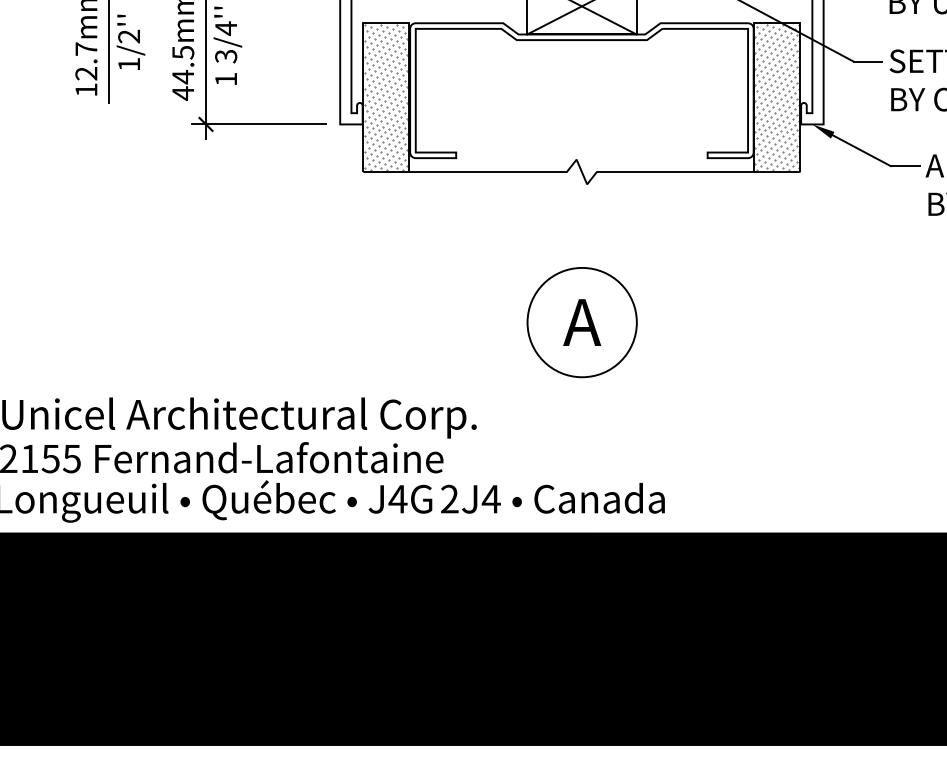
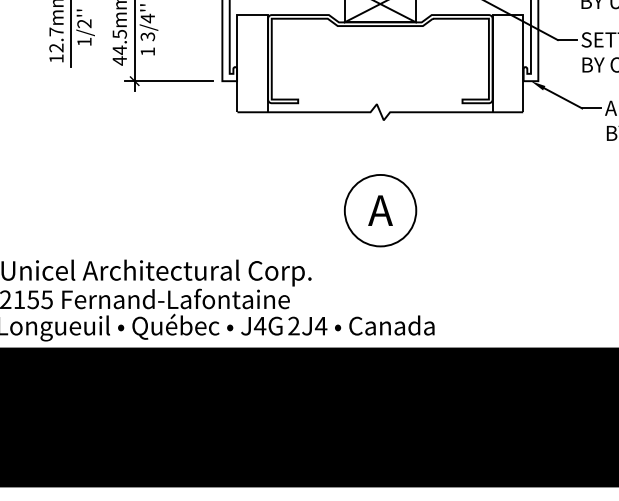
hatch: (386, 97) -> (252, 63), removed
hatch: (776, 97) -> (507, 63), removed

